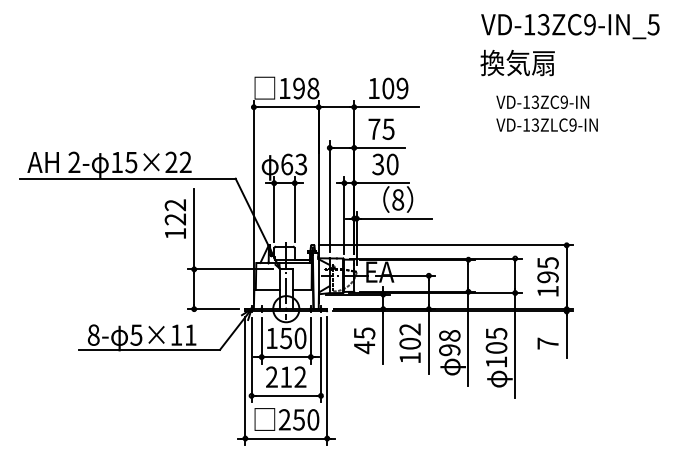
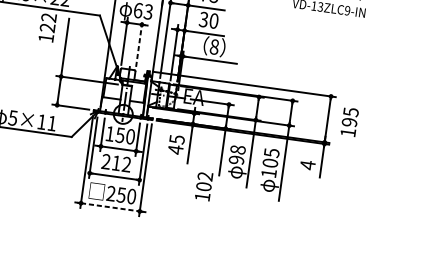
line: (294, 209) -> (139, 43), solid -> dashed
text: (174, 218) -> (46, 27), moved
text: (547, 276) -> (349, 121), moved
text: (409, 342) -> (203, 185), moved
text: (547, 343) -> (307, 165), 7 -> 4
line: (286, 438) -> (110, 207), solid -> dashed

